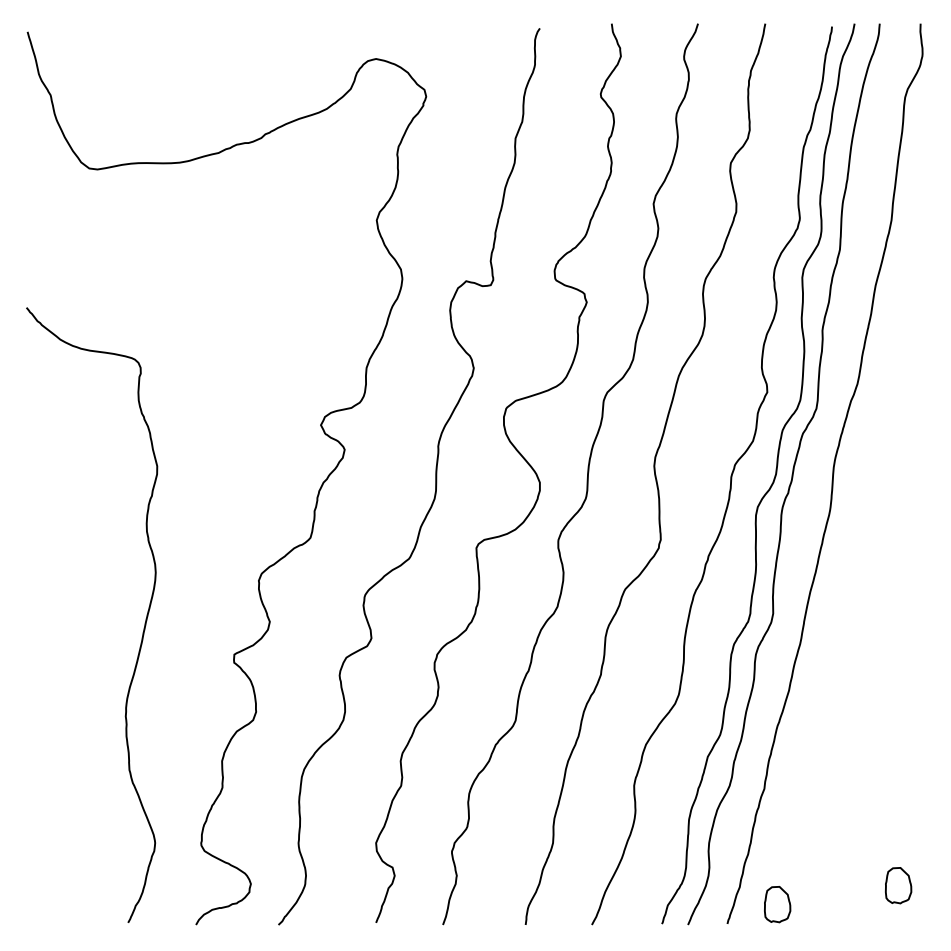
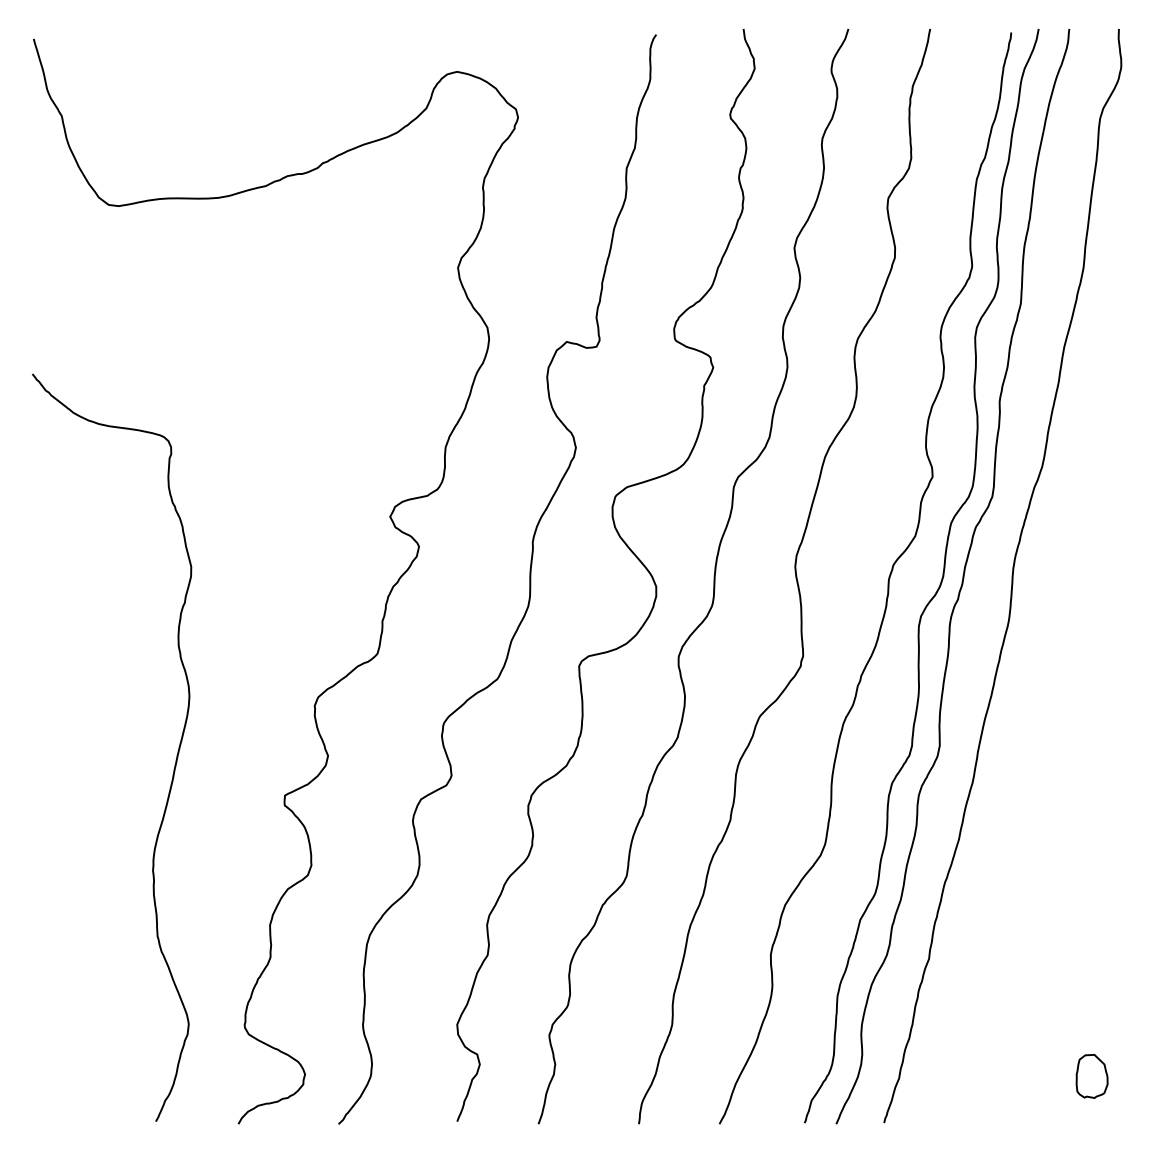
part: (777, 904) -> (944, 1099), removed

